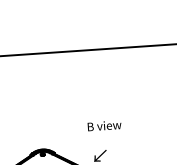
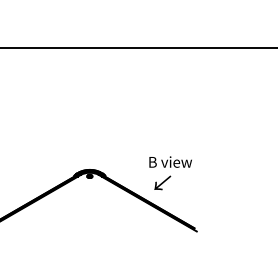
text: (104, 125) -> (170, 161), moved

